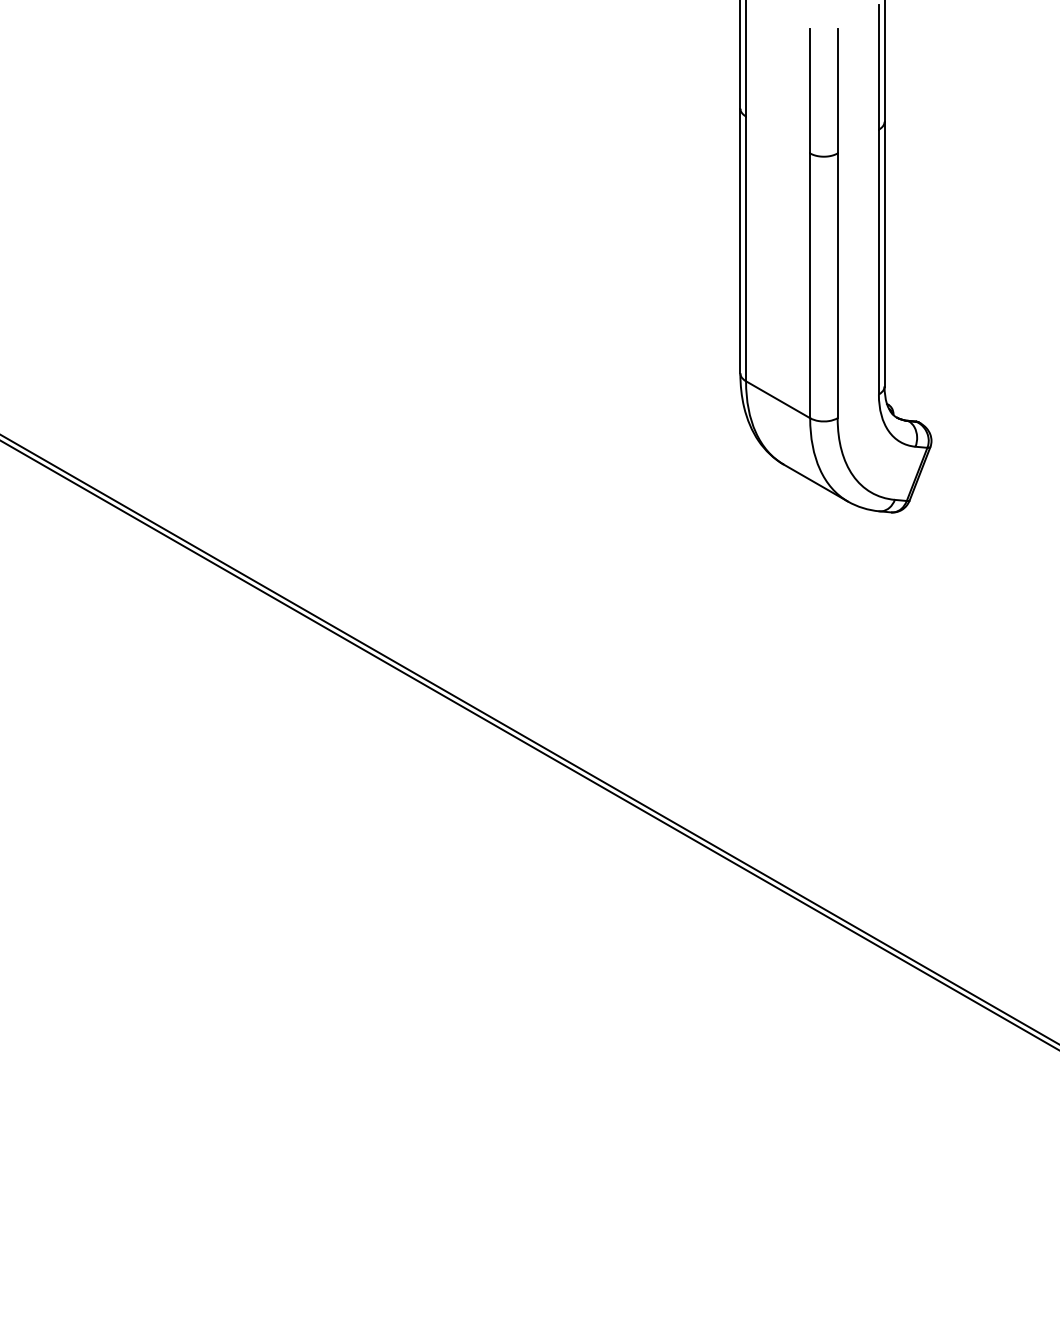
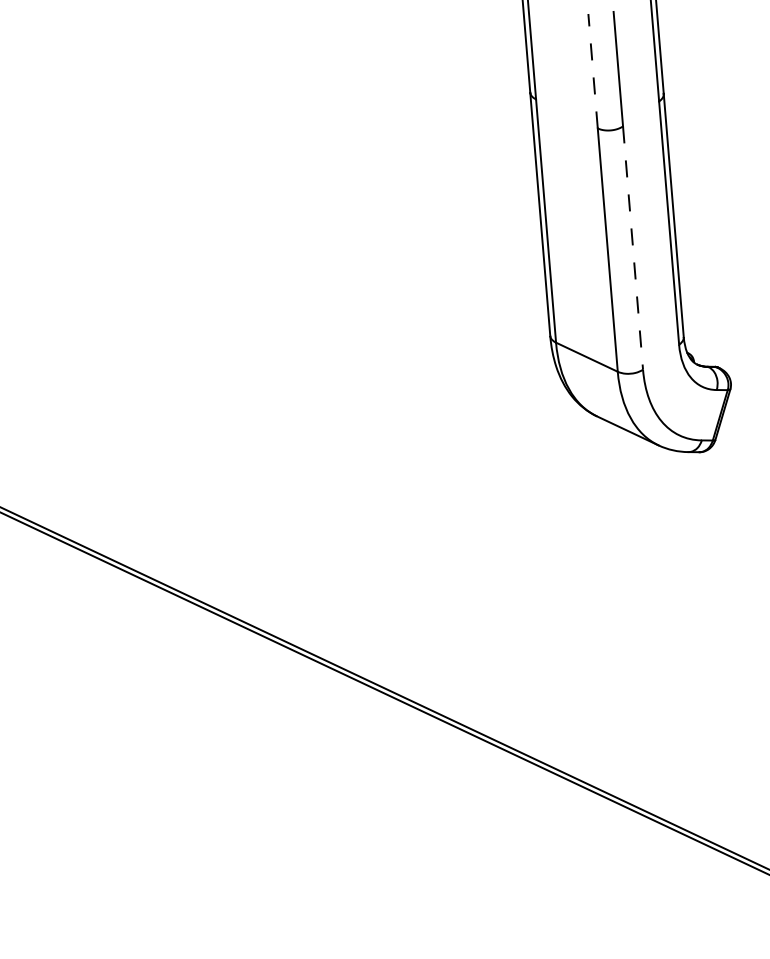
line: (810, 90) -> (593, 70), solid -> dashed
line: (837, 286) -> (632, 248), solid -> dashed

